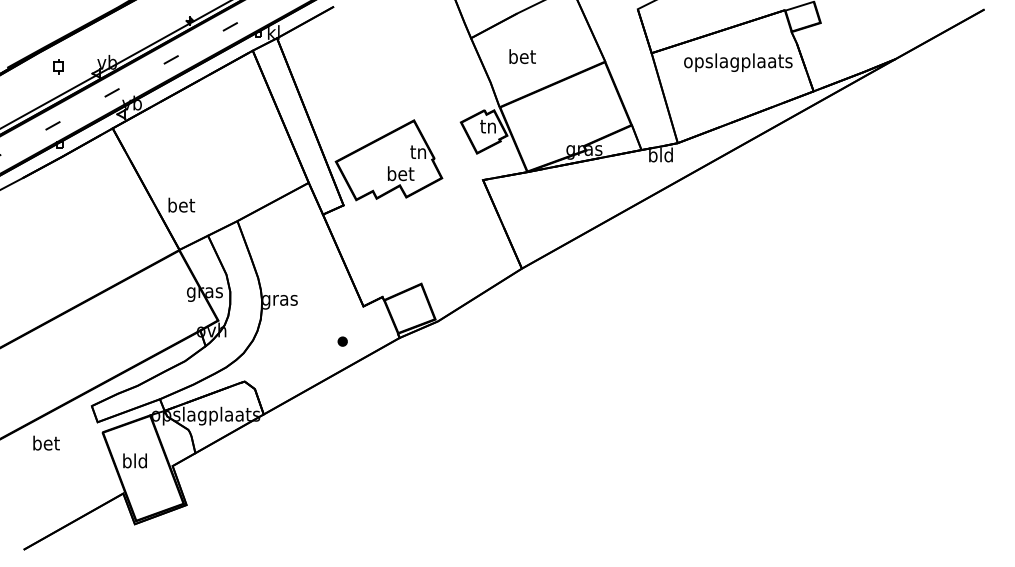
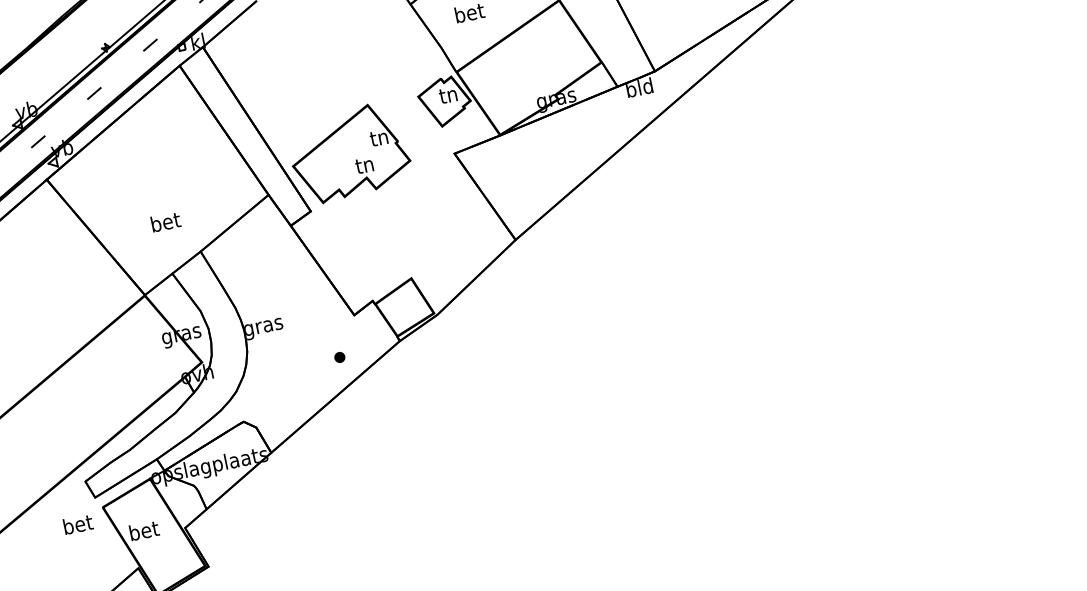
text: (400, 173) -> (364, 164), bet -> tn
text: (181, 204) -> (165, 221), moved
text: (46, 442) -> (78, 523), moved
text: (135, 460) -> (144, 530), bld -> bet

